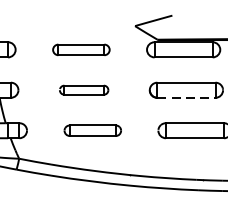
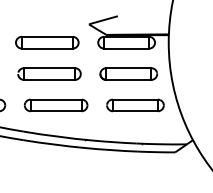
part: (81, 49) -> (47, 42), size x1.43
part: (84, 89) -> (49, 73), size x1.67
line: (186, 97) -> (128, 79), dashed -> solid
part: (93, 130) -> (56, 105), size x1.43

